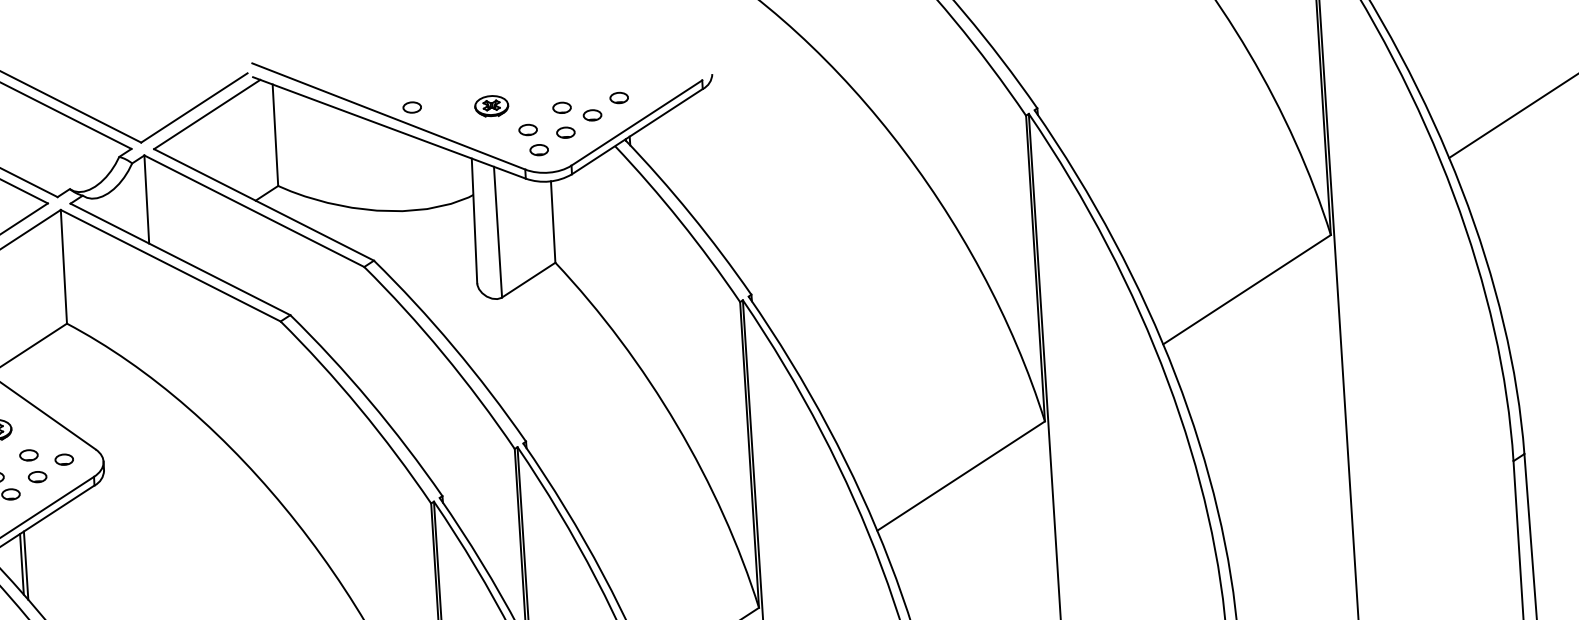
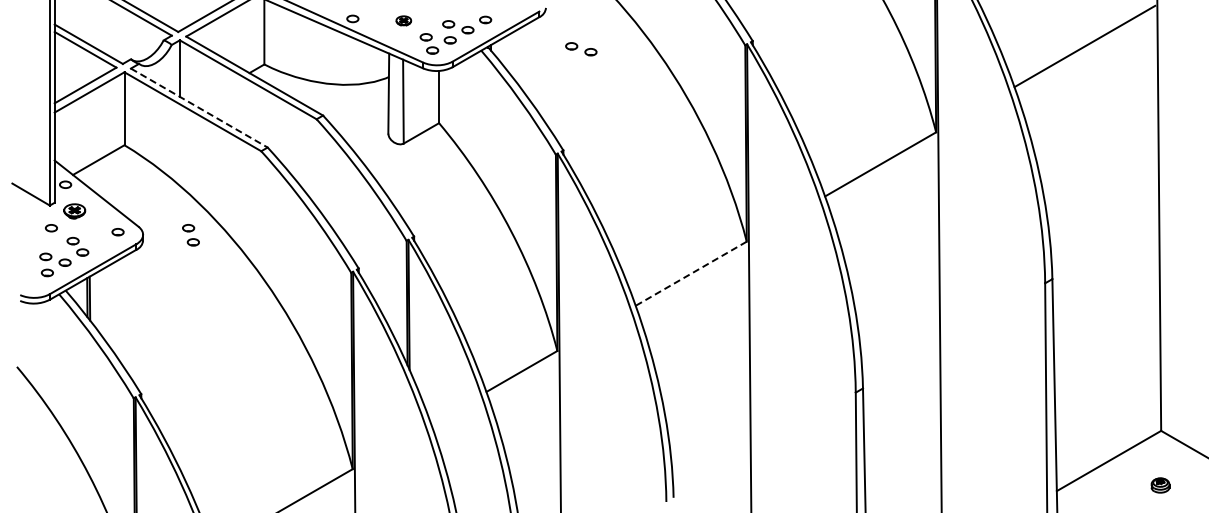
part: (491, 105) -> (403, 20), size x0.7
part: (771, 135) -> (581, 49), added
line: (180, 260) -> (199, 108), solid -> dashed
part: (32, 466) -> (190, 235), moved
line: (959, 475) -> (690, 273), solid -> dashed

